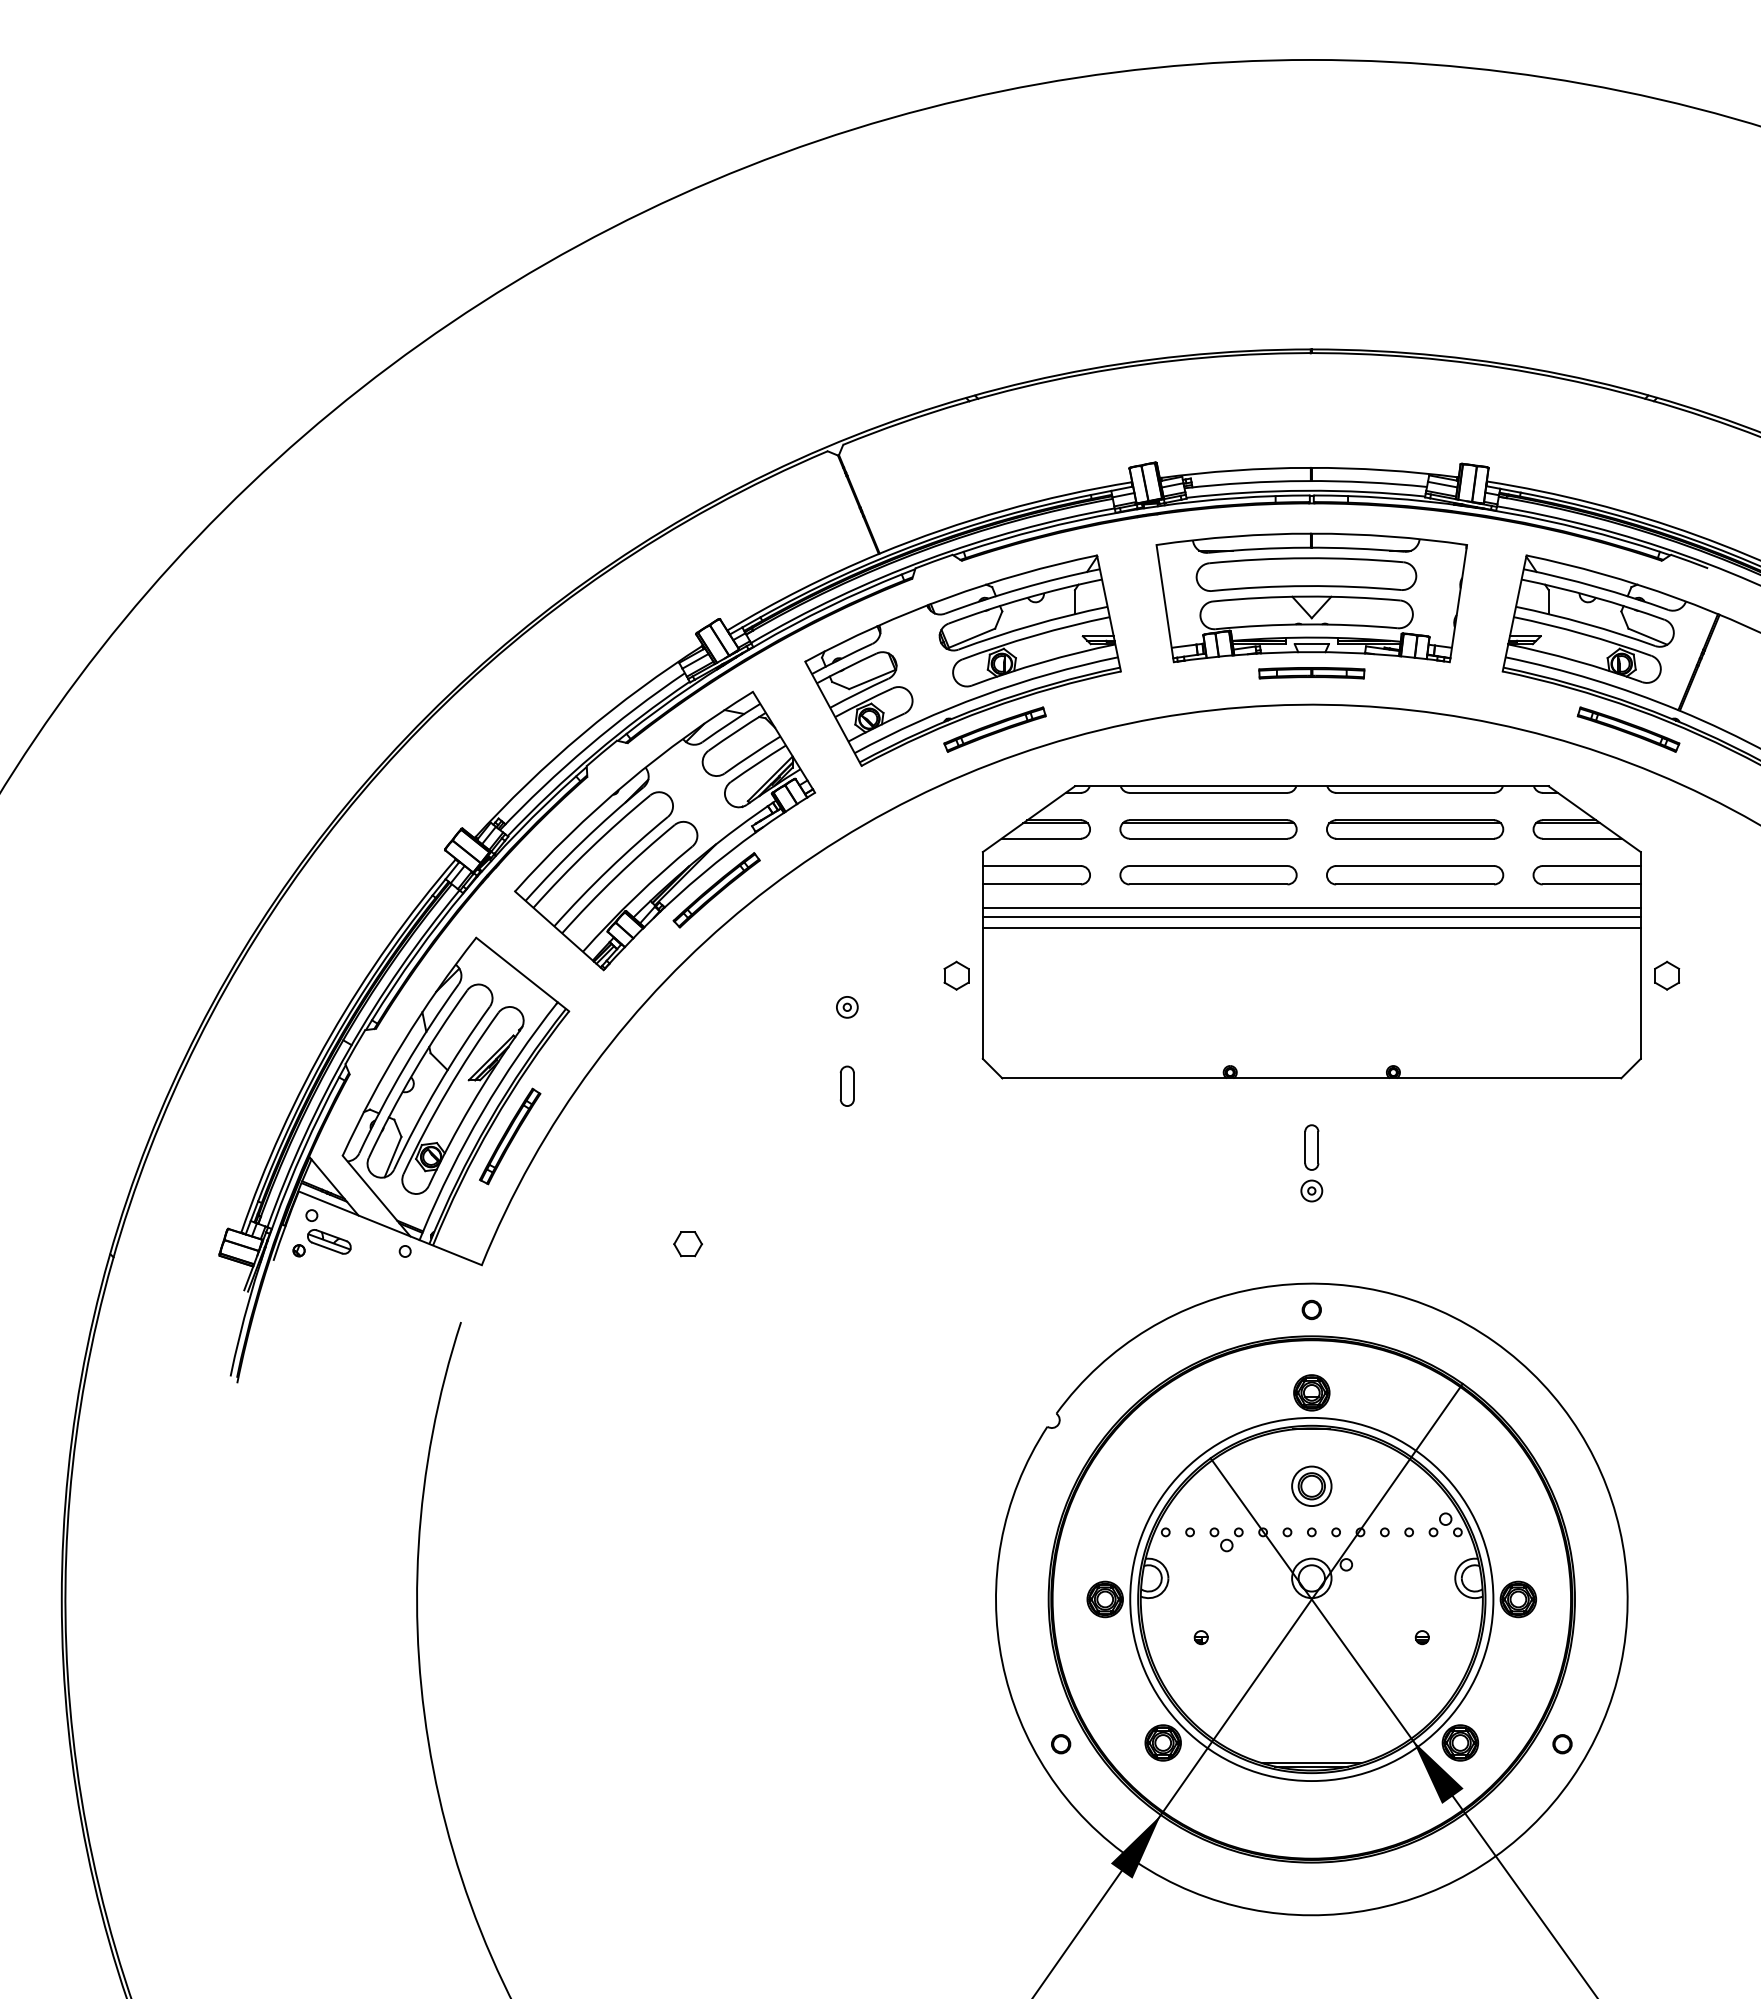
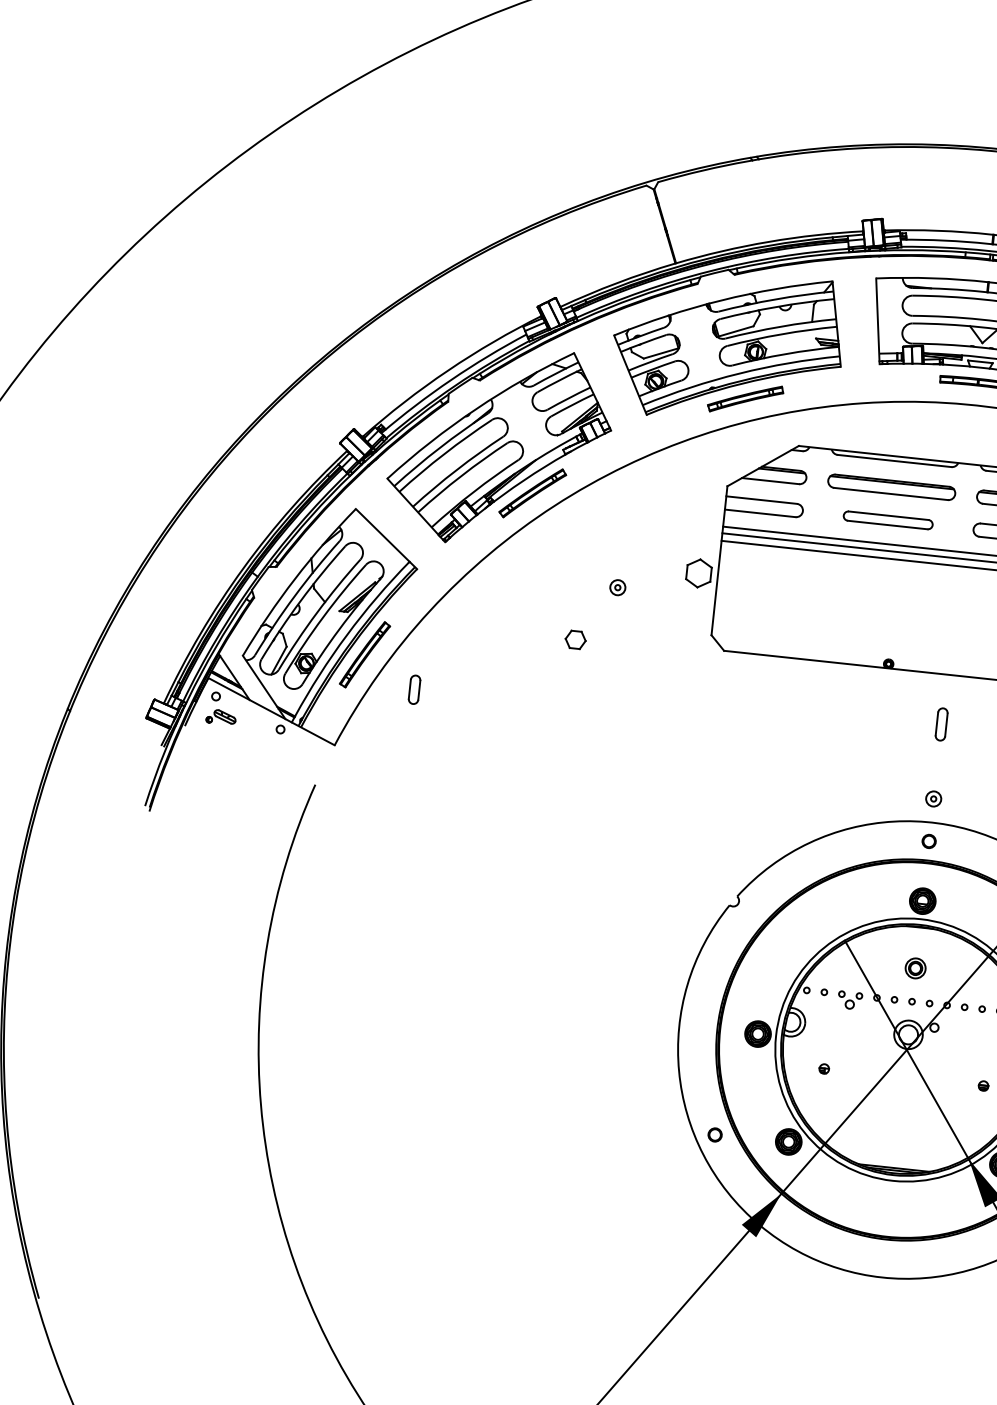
part: (1208, 875) -> (888, 520), size x0.7
part: (956, 975) -> (698, 573), size x1.4
part: (846, 1085) -> (414, 689), moved
part: (1311, 1190) -> (933, 798), moved
part: (321, 1243) -> (220, 717), size x0.7
part: (687, 1244) -> (575, 640), moved
part: (1311, 1485) -> (915, 967), size x0.7

